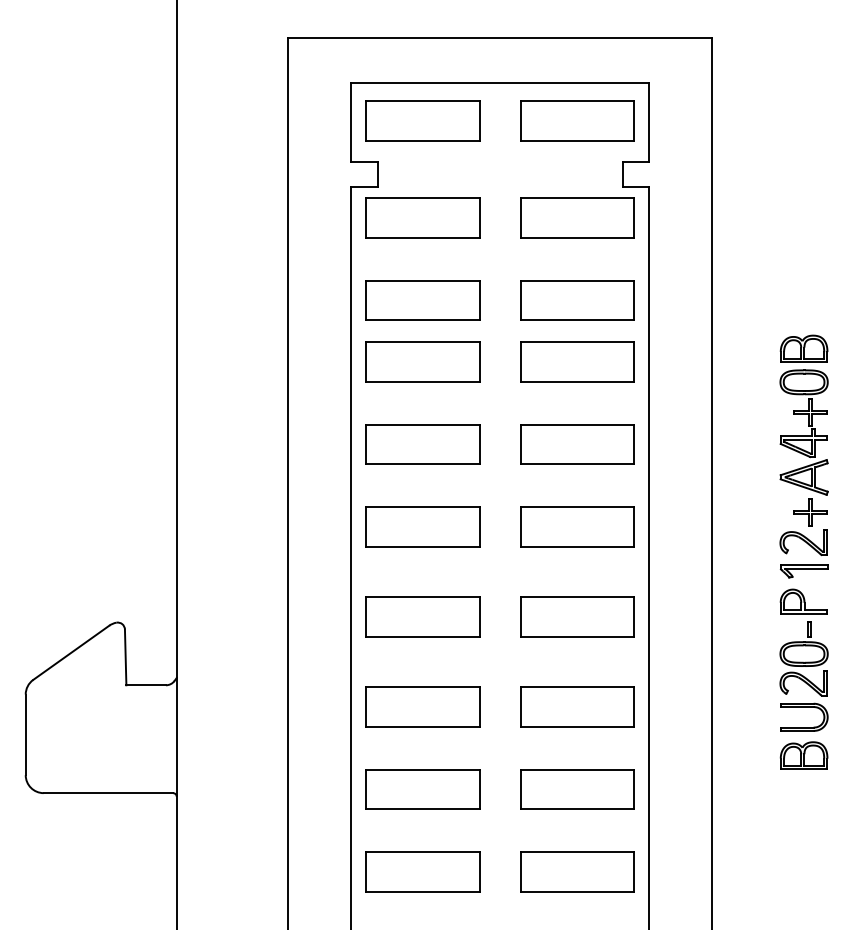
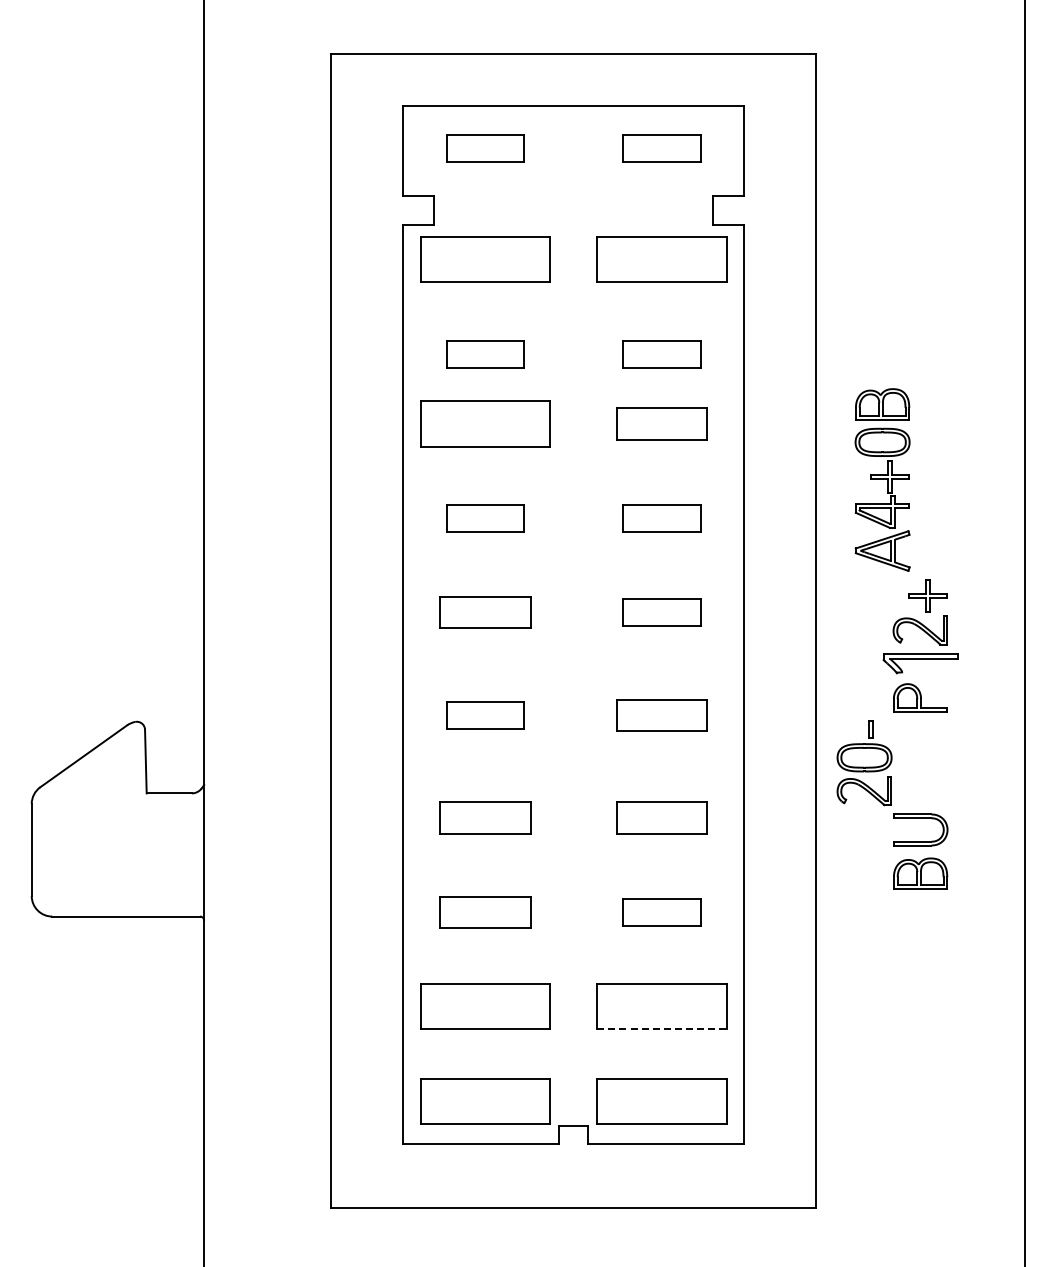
part: (423, 120) -> (485, 148), size x0.6
part: (577, 120) -> (661, 148), size x0.6
part: (423, 300) -> (485, 354), size x0.6
part: (577, 300) -> (661, 354), size x0.6
part: (577, 361) -> (661, 423), size x0.7
part: (804, 414) -> (882, 479), moved
part: (423, 444) -> (485, 518), size x0.6
part: (577, 444) -> (661, 518), size x0.6
part: (423, 526) -> (485, 612), size x0.7
part: (577, 526) -> (661, 612), size x0.6
part: (804, 571) -> (920, 663), size x1.4
part: (423, 617) -> (485, 715), size x0.6
part: (577, 617) -> (661, 715), size x0.7
part: (804, 659) -> (864, 763), moved
part: (423, 706) -> (485, 817), size x0.7
part: (577, 706) -> (661, 817), size x0.7
part: (423, 789) -> (485, 912), size x0.7
part: (577, 789) -> (661, 912), size x0.6
line: (577, 892) -> (661, 1029), solid -> dashed

